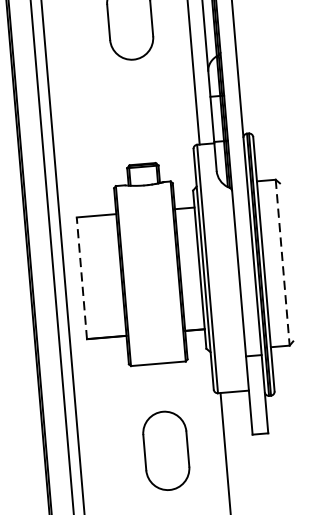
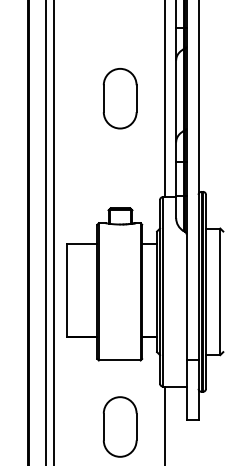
line: (282, 263) -> (220, 292), dashed -> solid
line: (82, 277) -> (67, 290), dashed -> solid

